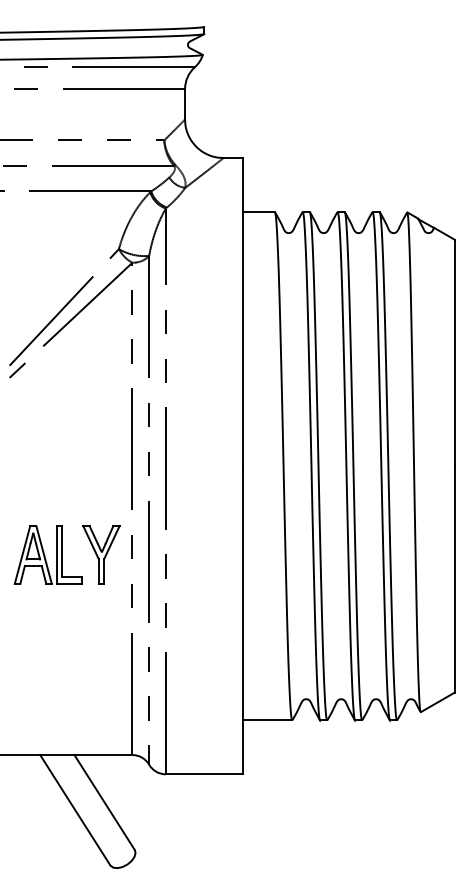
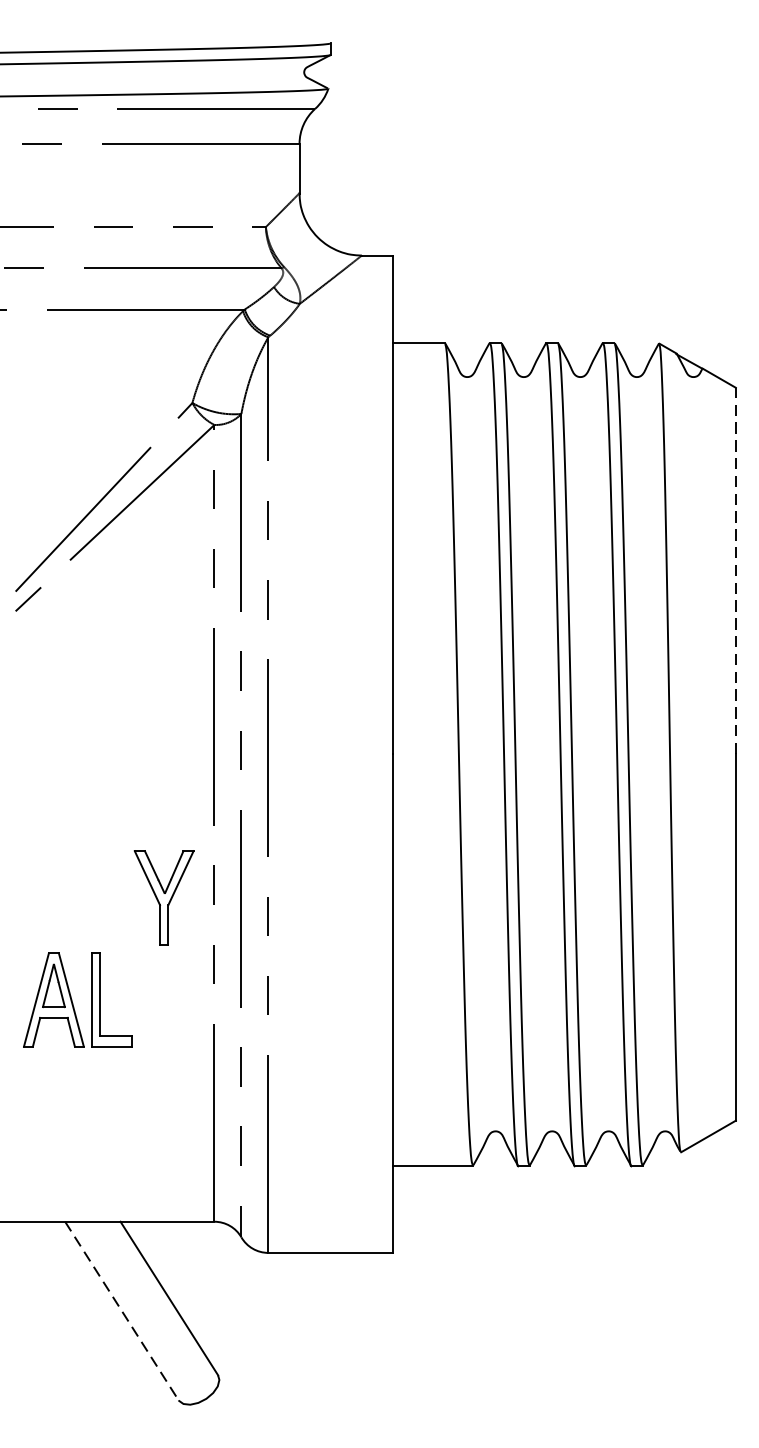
line: (454, 352) -> (735, 570), solid -> dashed
part: (47, 554) -> (76, 999), moved
line: (75, 810) -> (122, 1311), solid -> dashed

